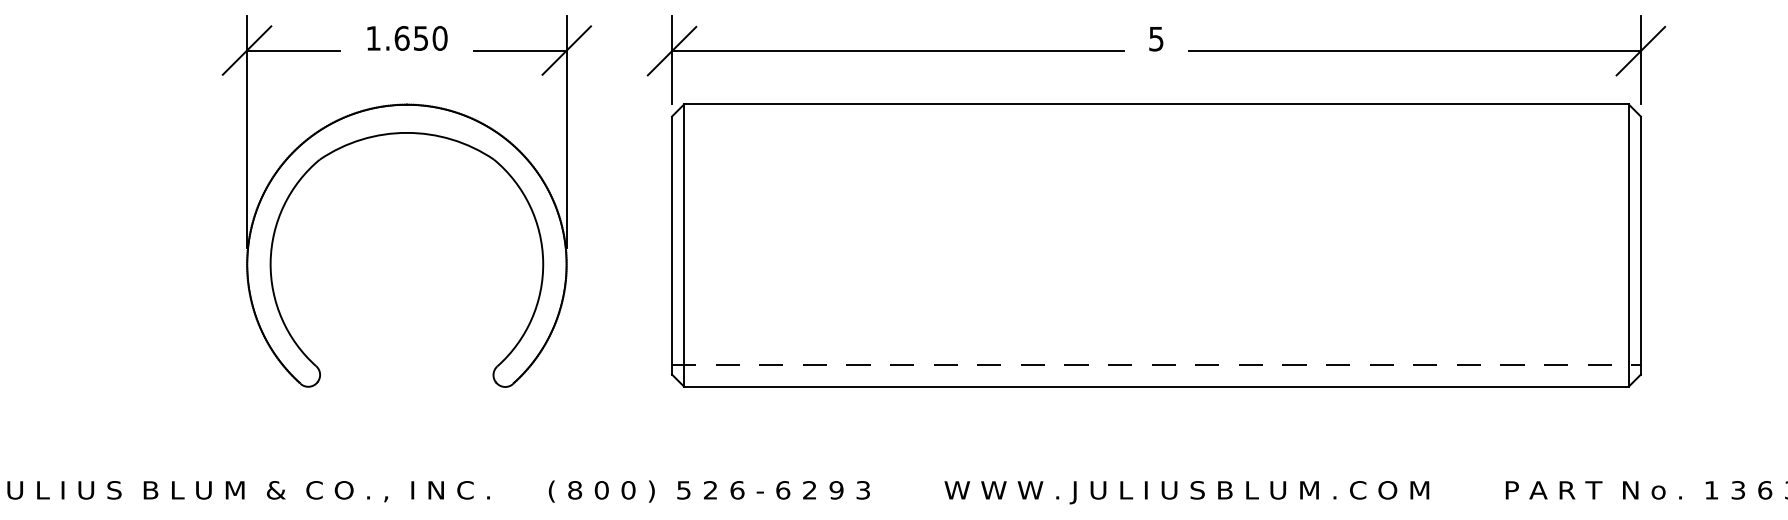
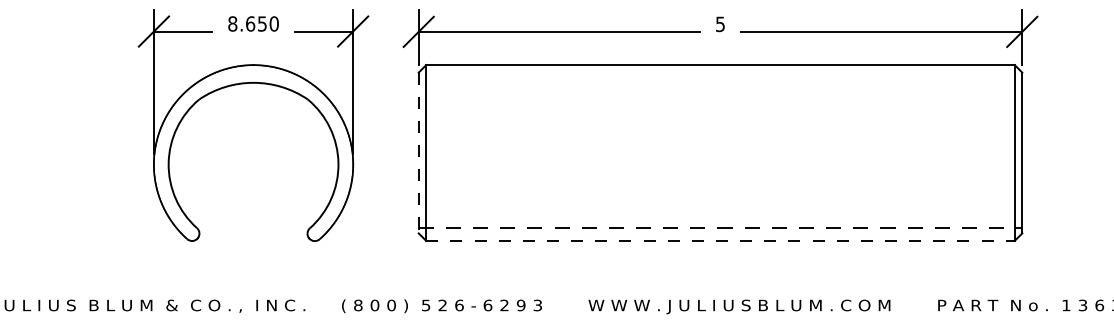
text: (373, 37) -> (232, 23), 1.650 -> 8.650
line: (671, 246) -> (418, 153), solid -> dashed
line: (1158, 386) -> (721, 240), solid -> dashed

